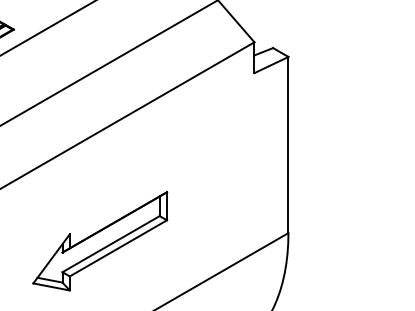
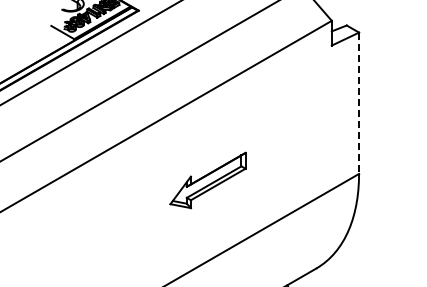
line: (288, 145) -> (359, 103), solid -> dashed
part: (99, 241) -> (207, 180), size x0.7

